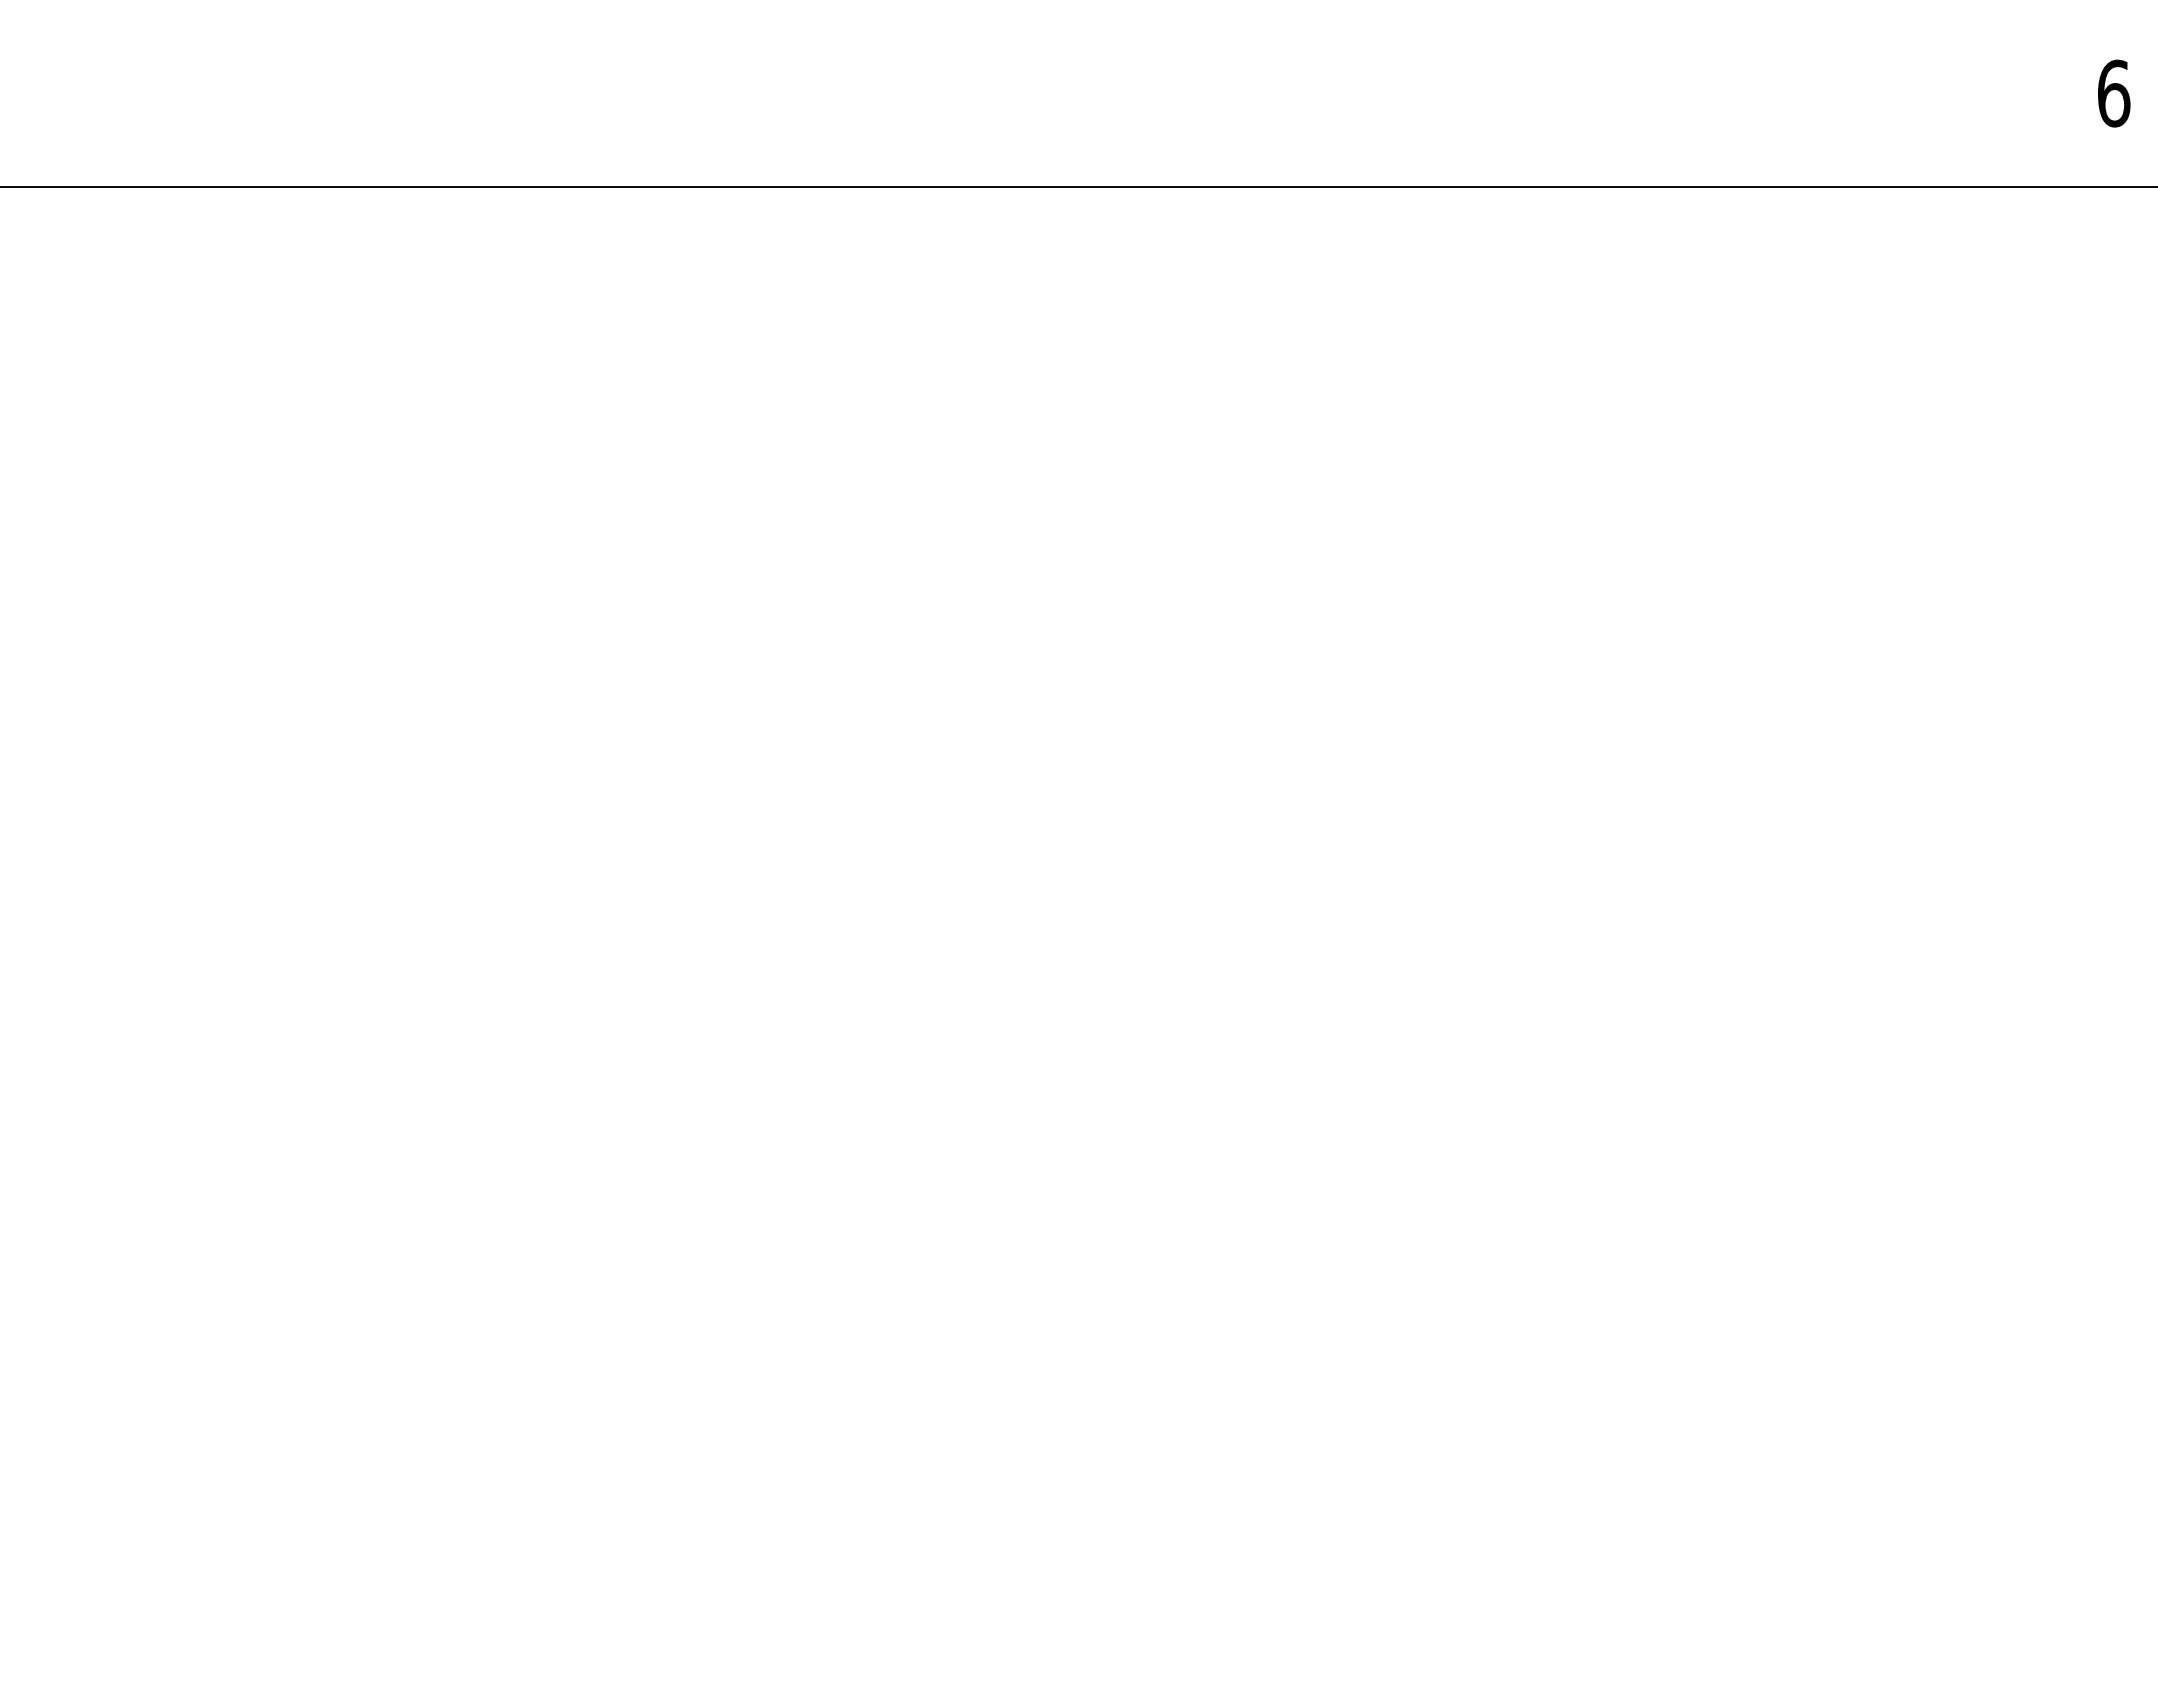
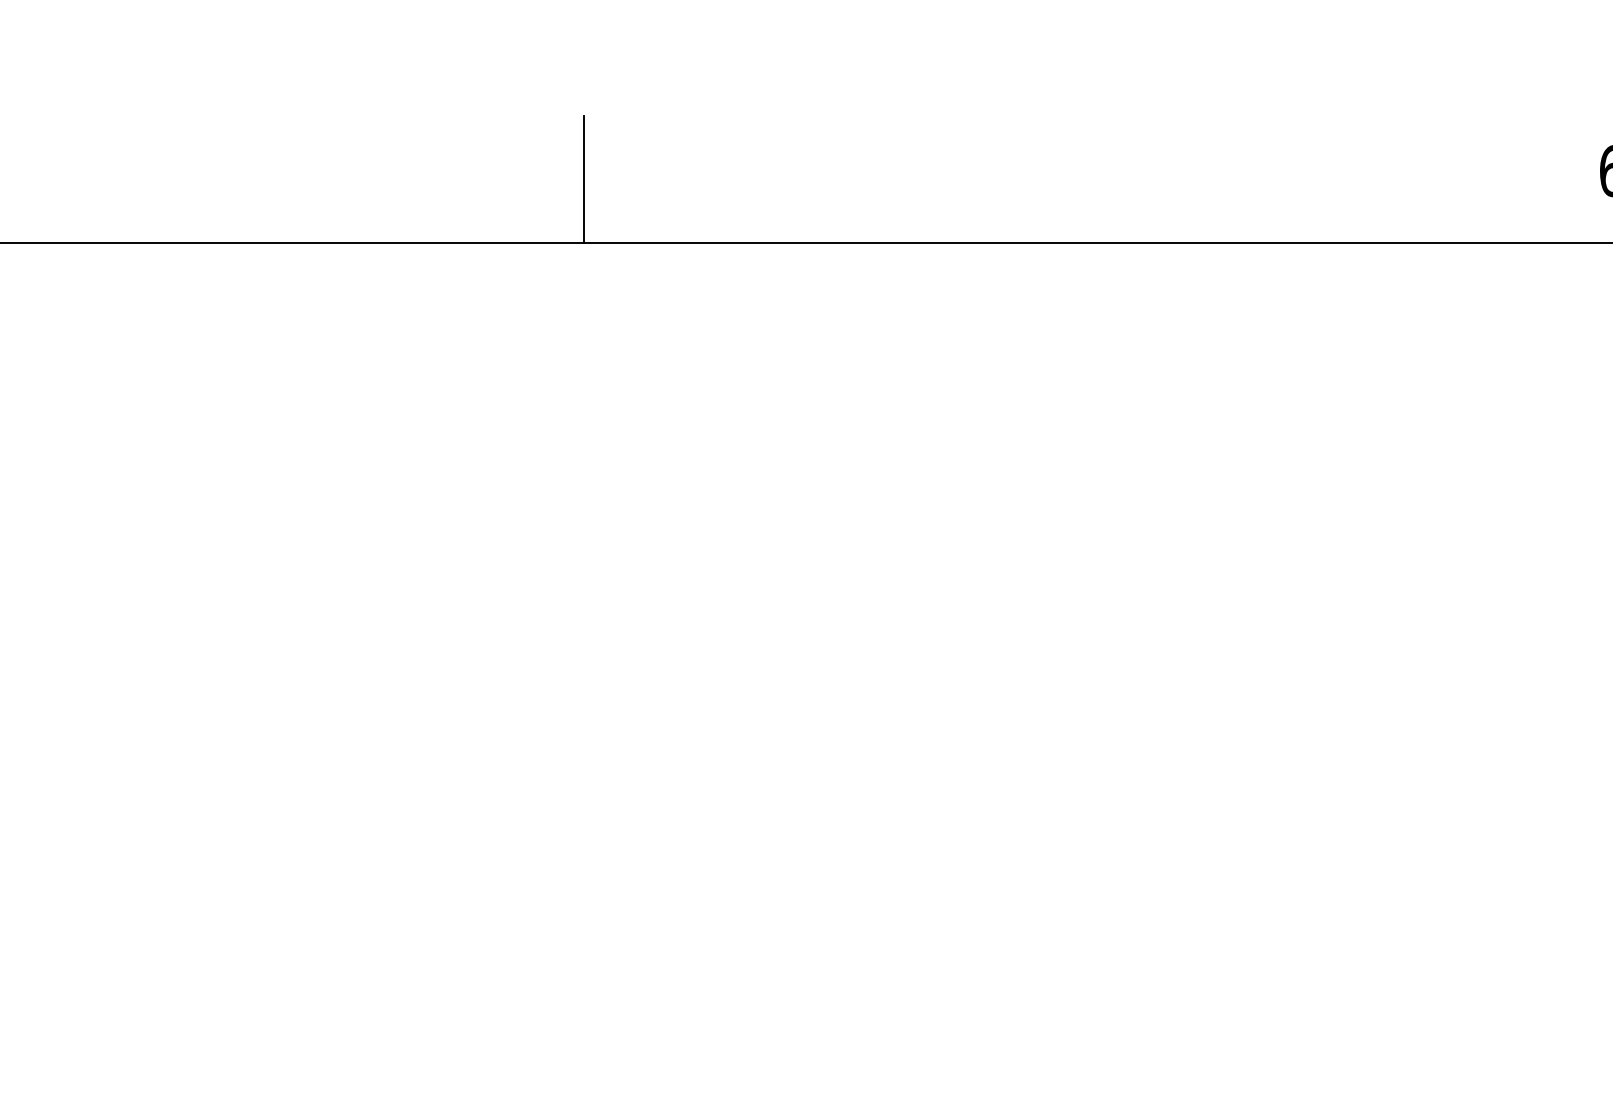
line: (781, 104) -> (583, 179), added

